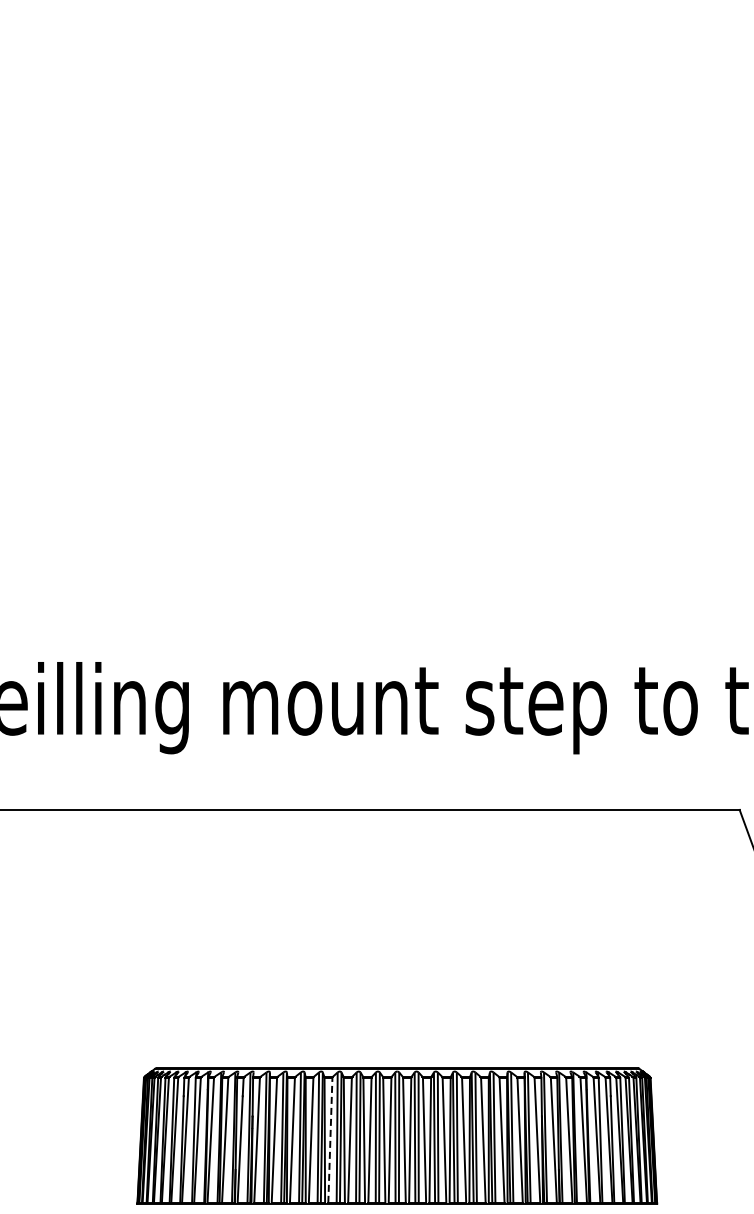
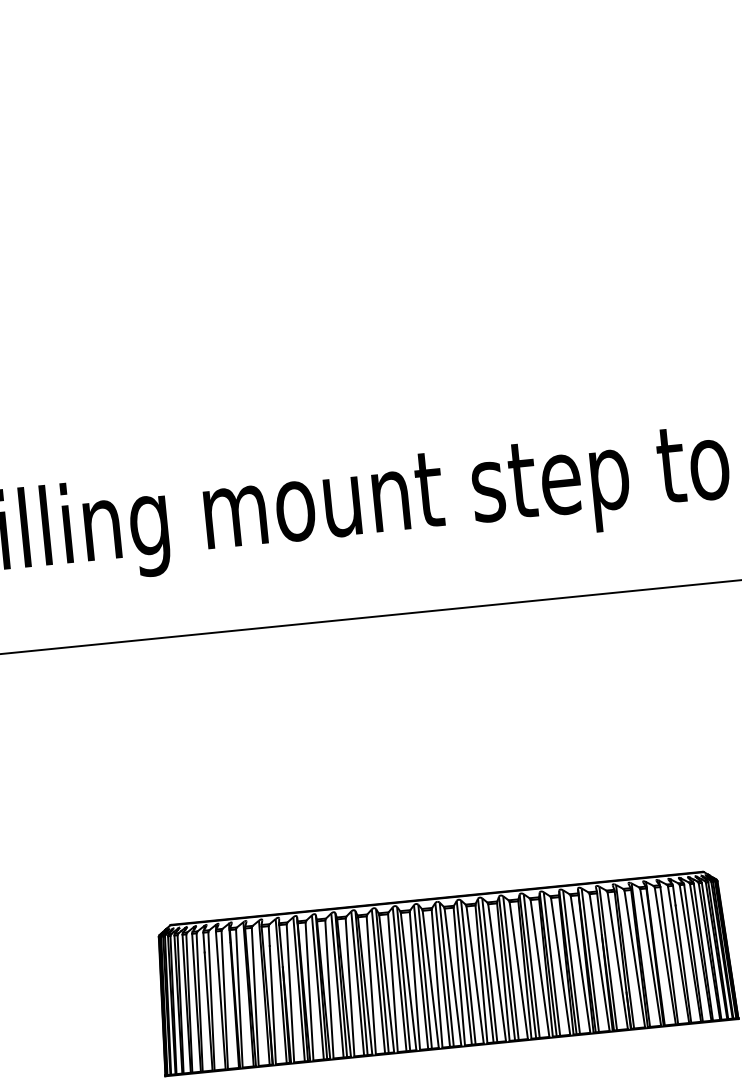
line: (330, 1140) -> (371, 985), dashed -> solid

